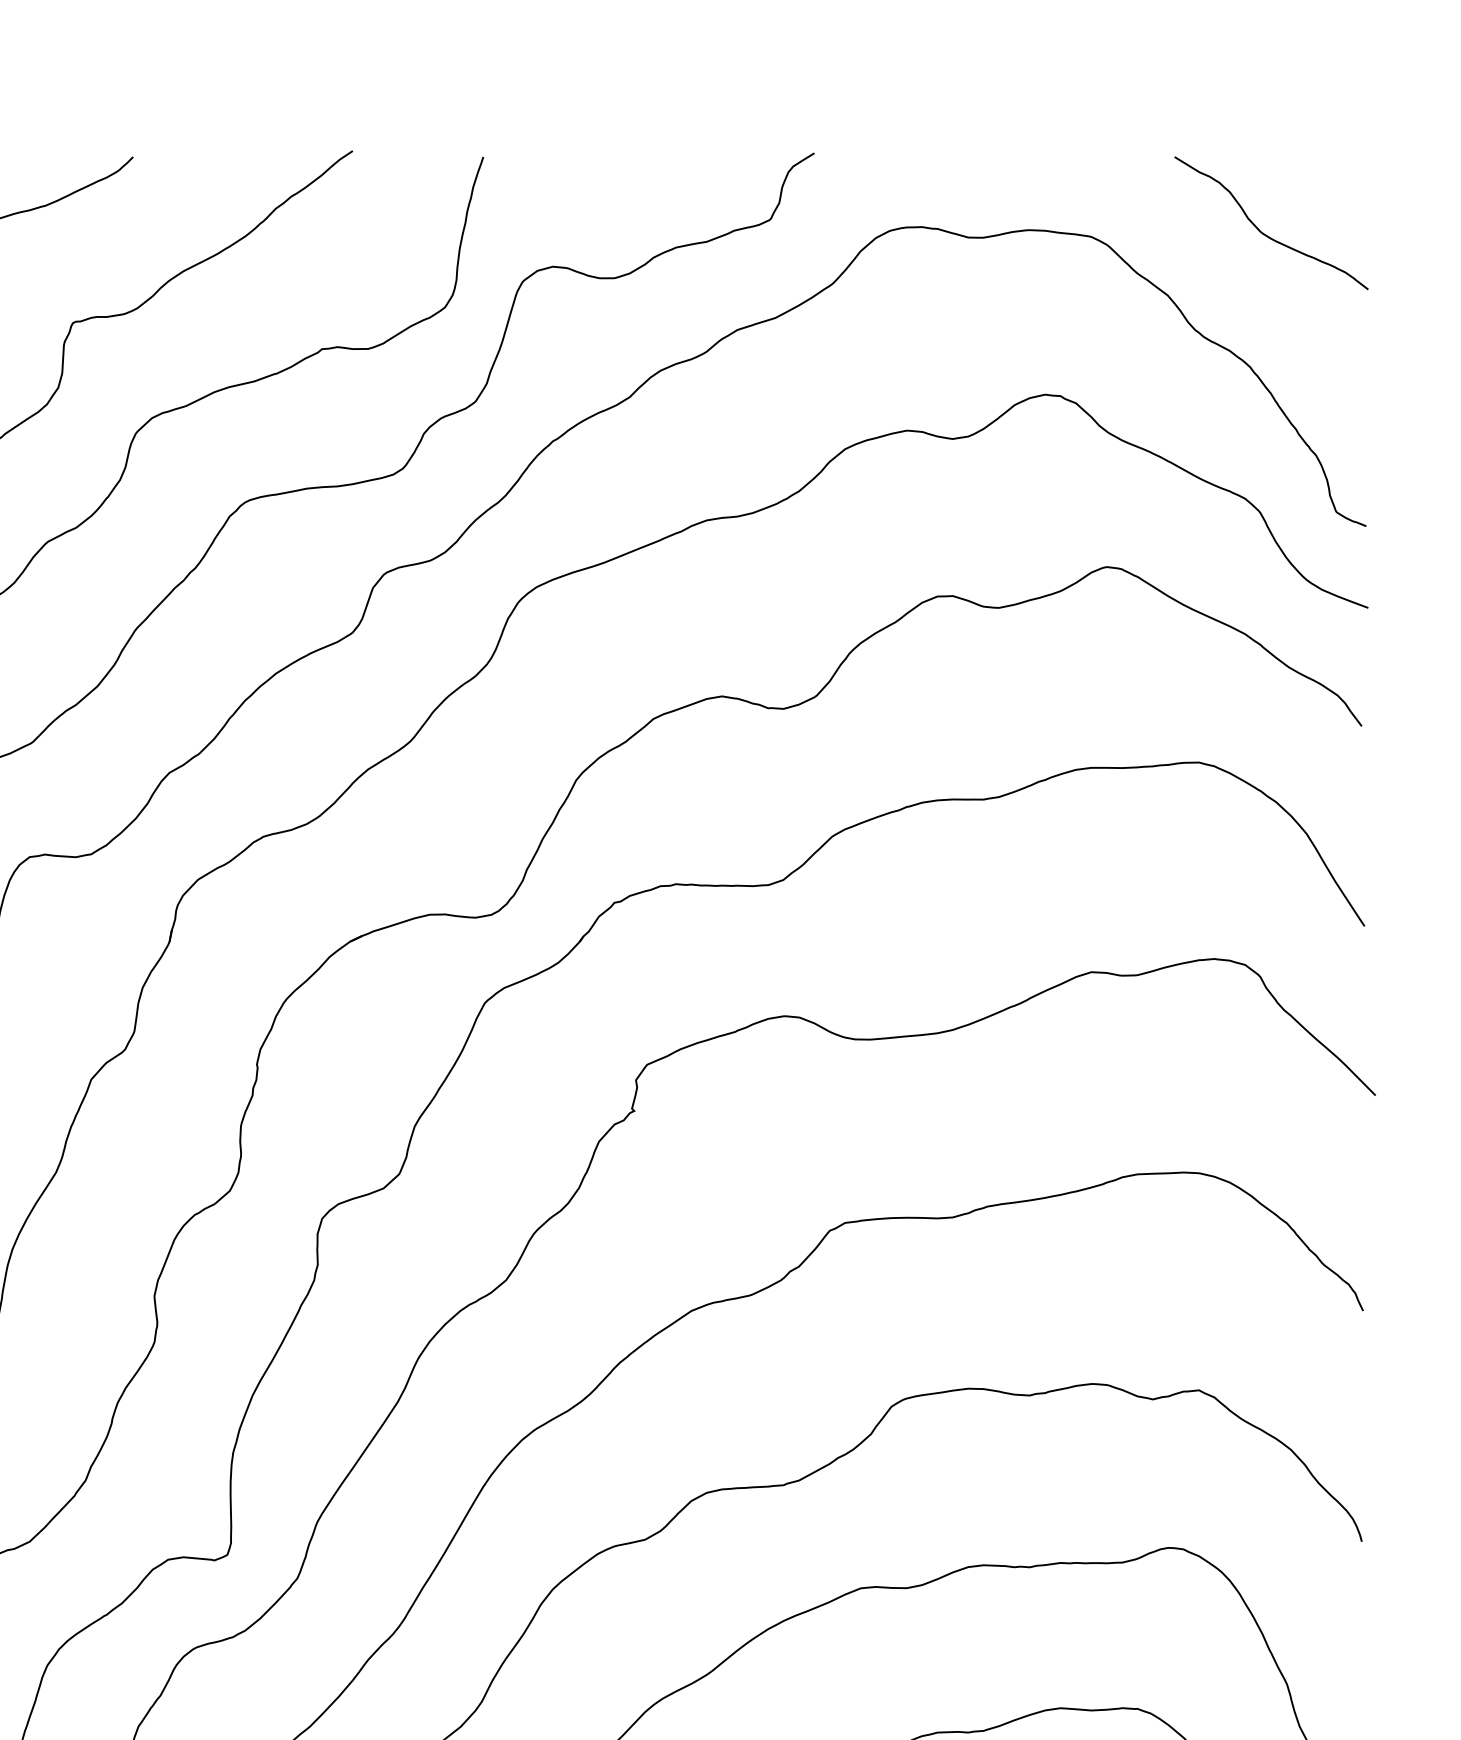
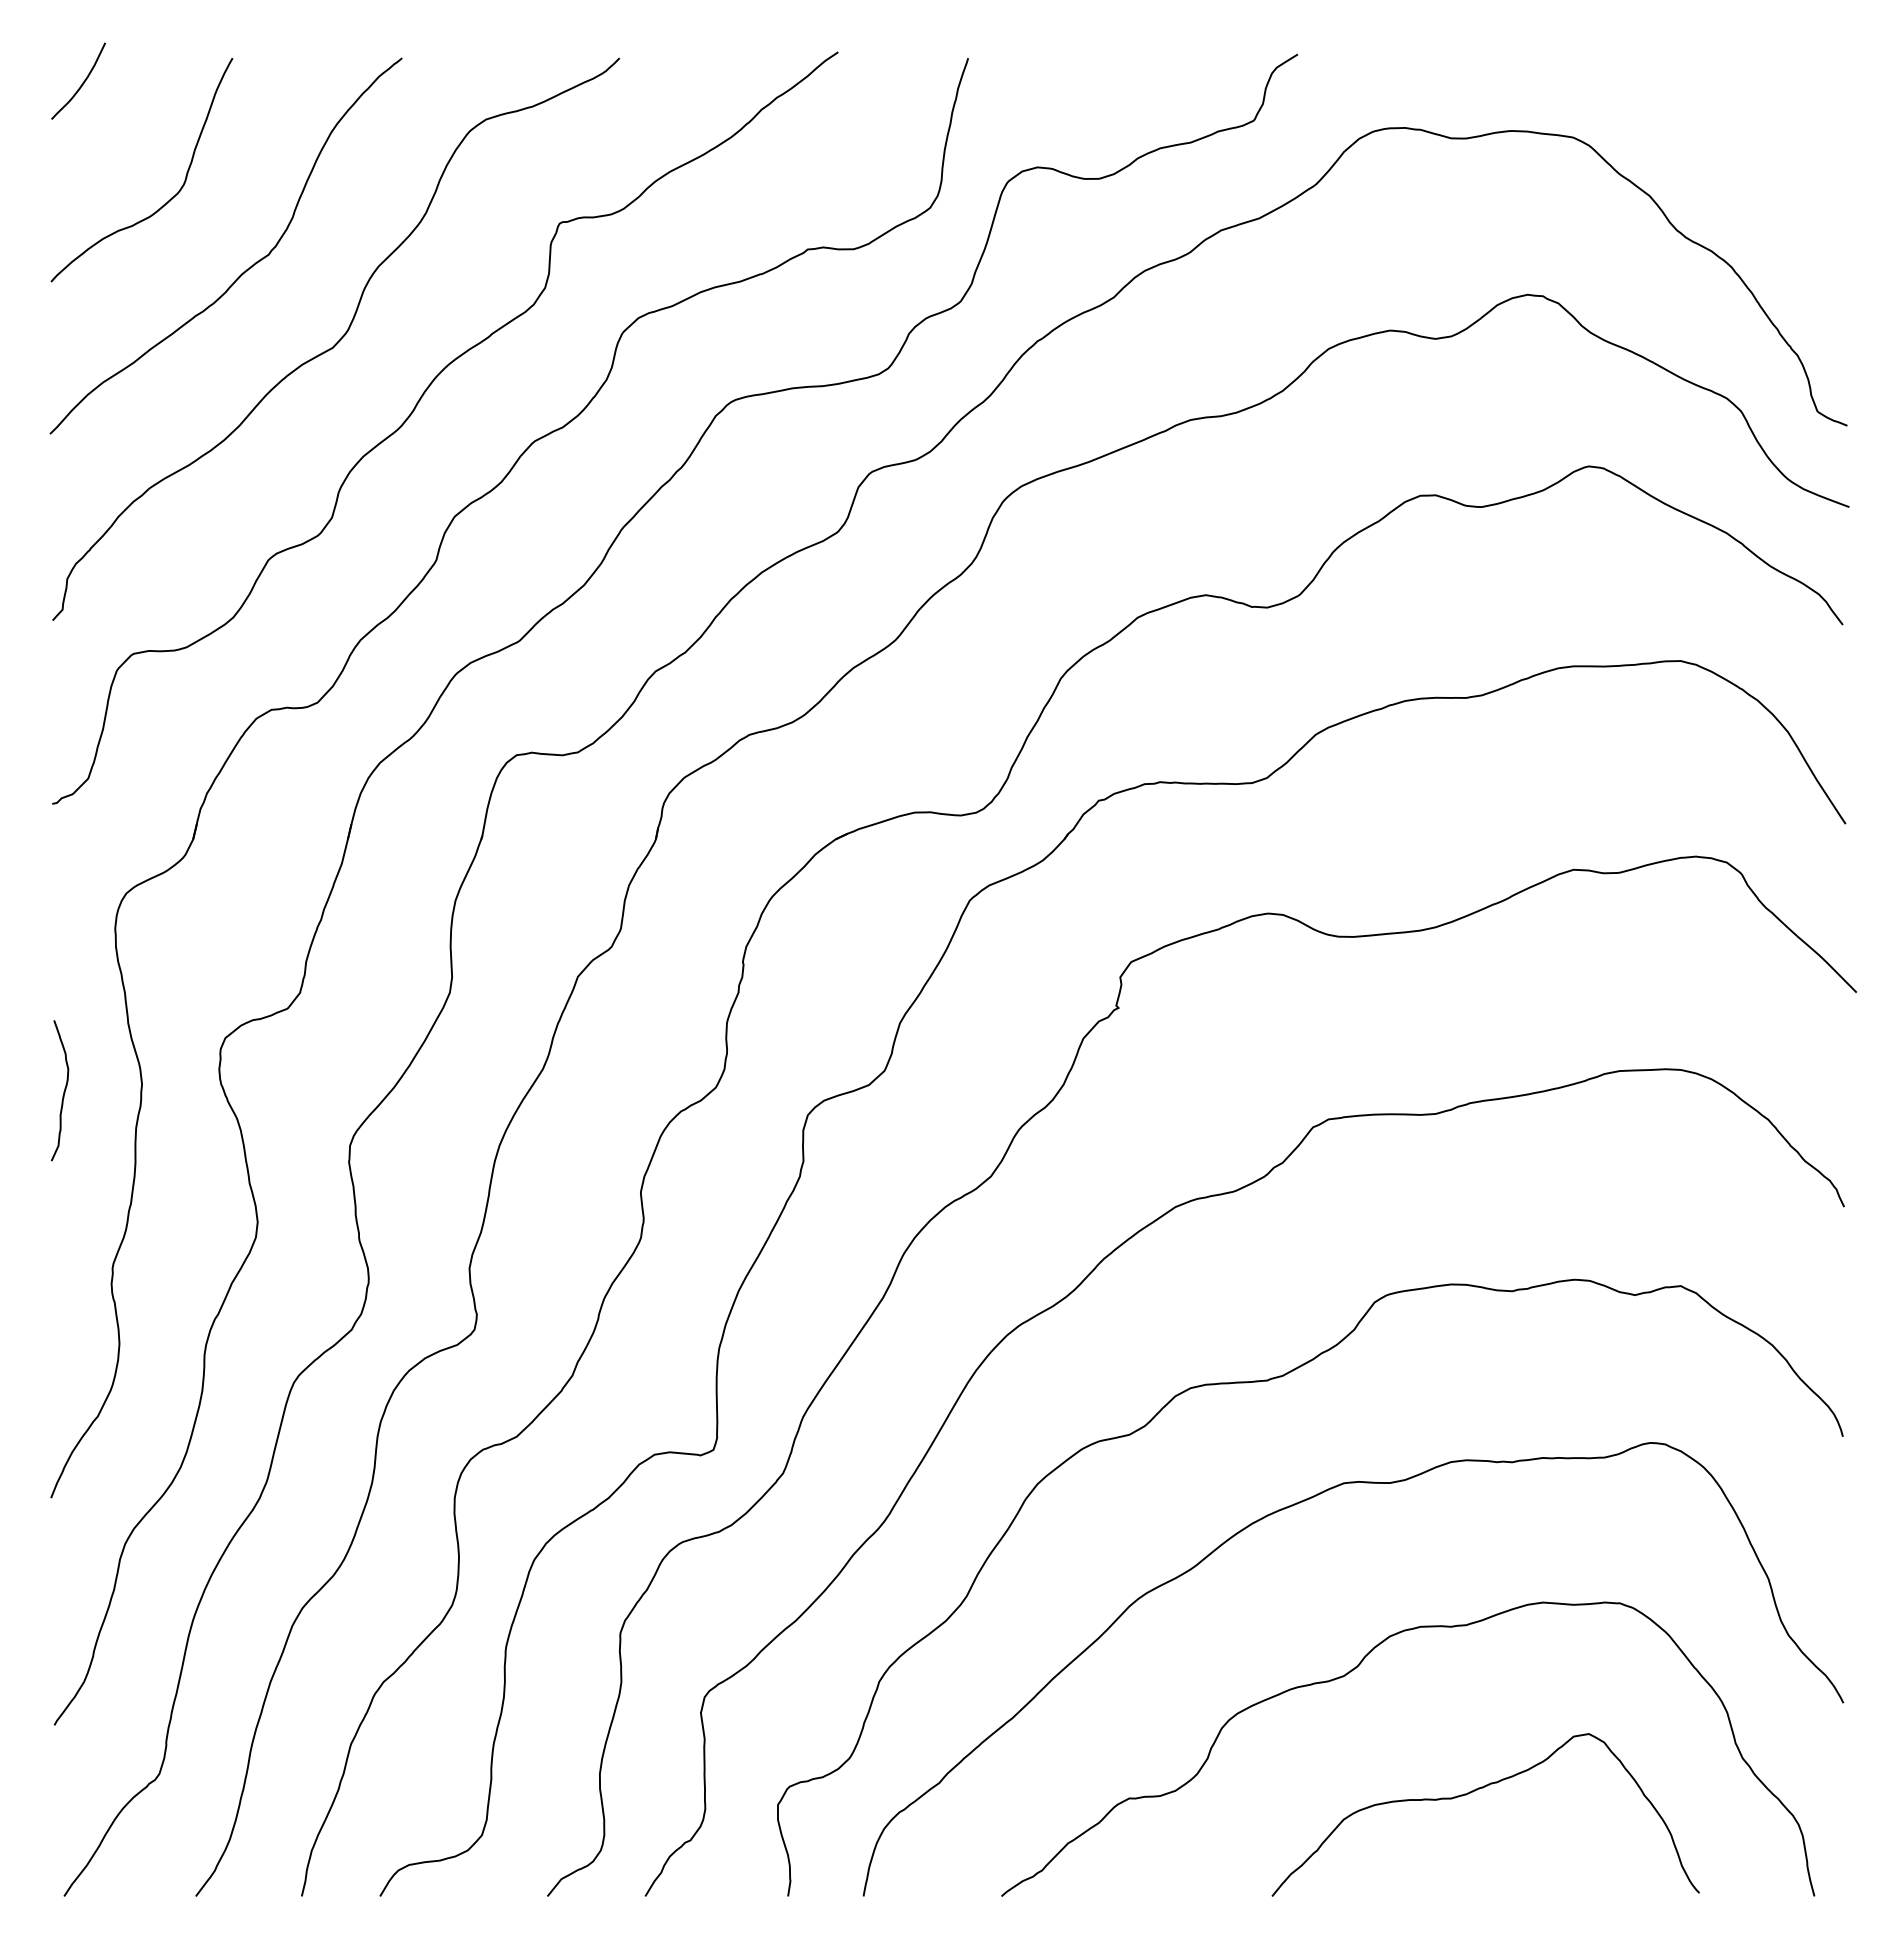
curve: (1264, 233) -> (1746, 134), removed

